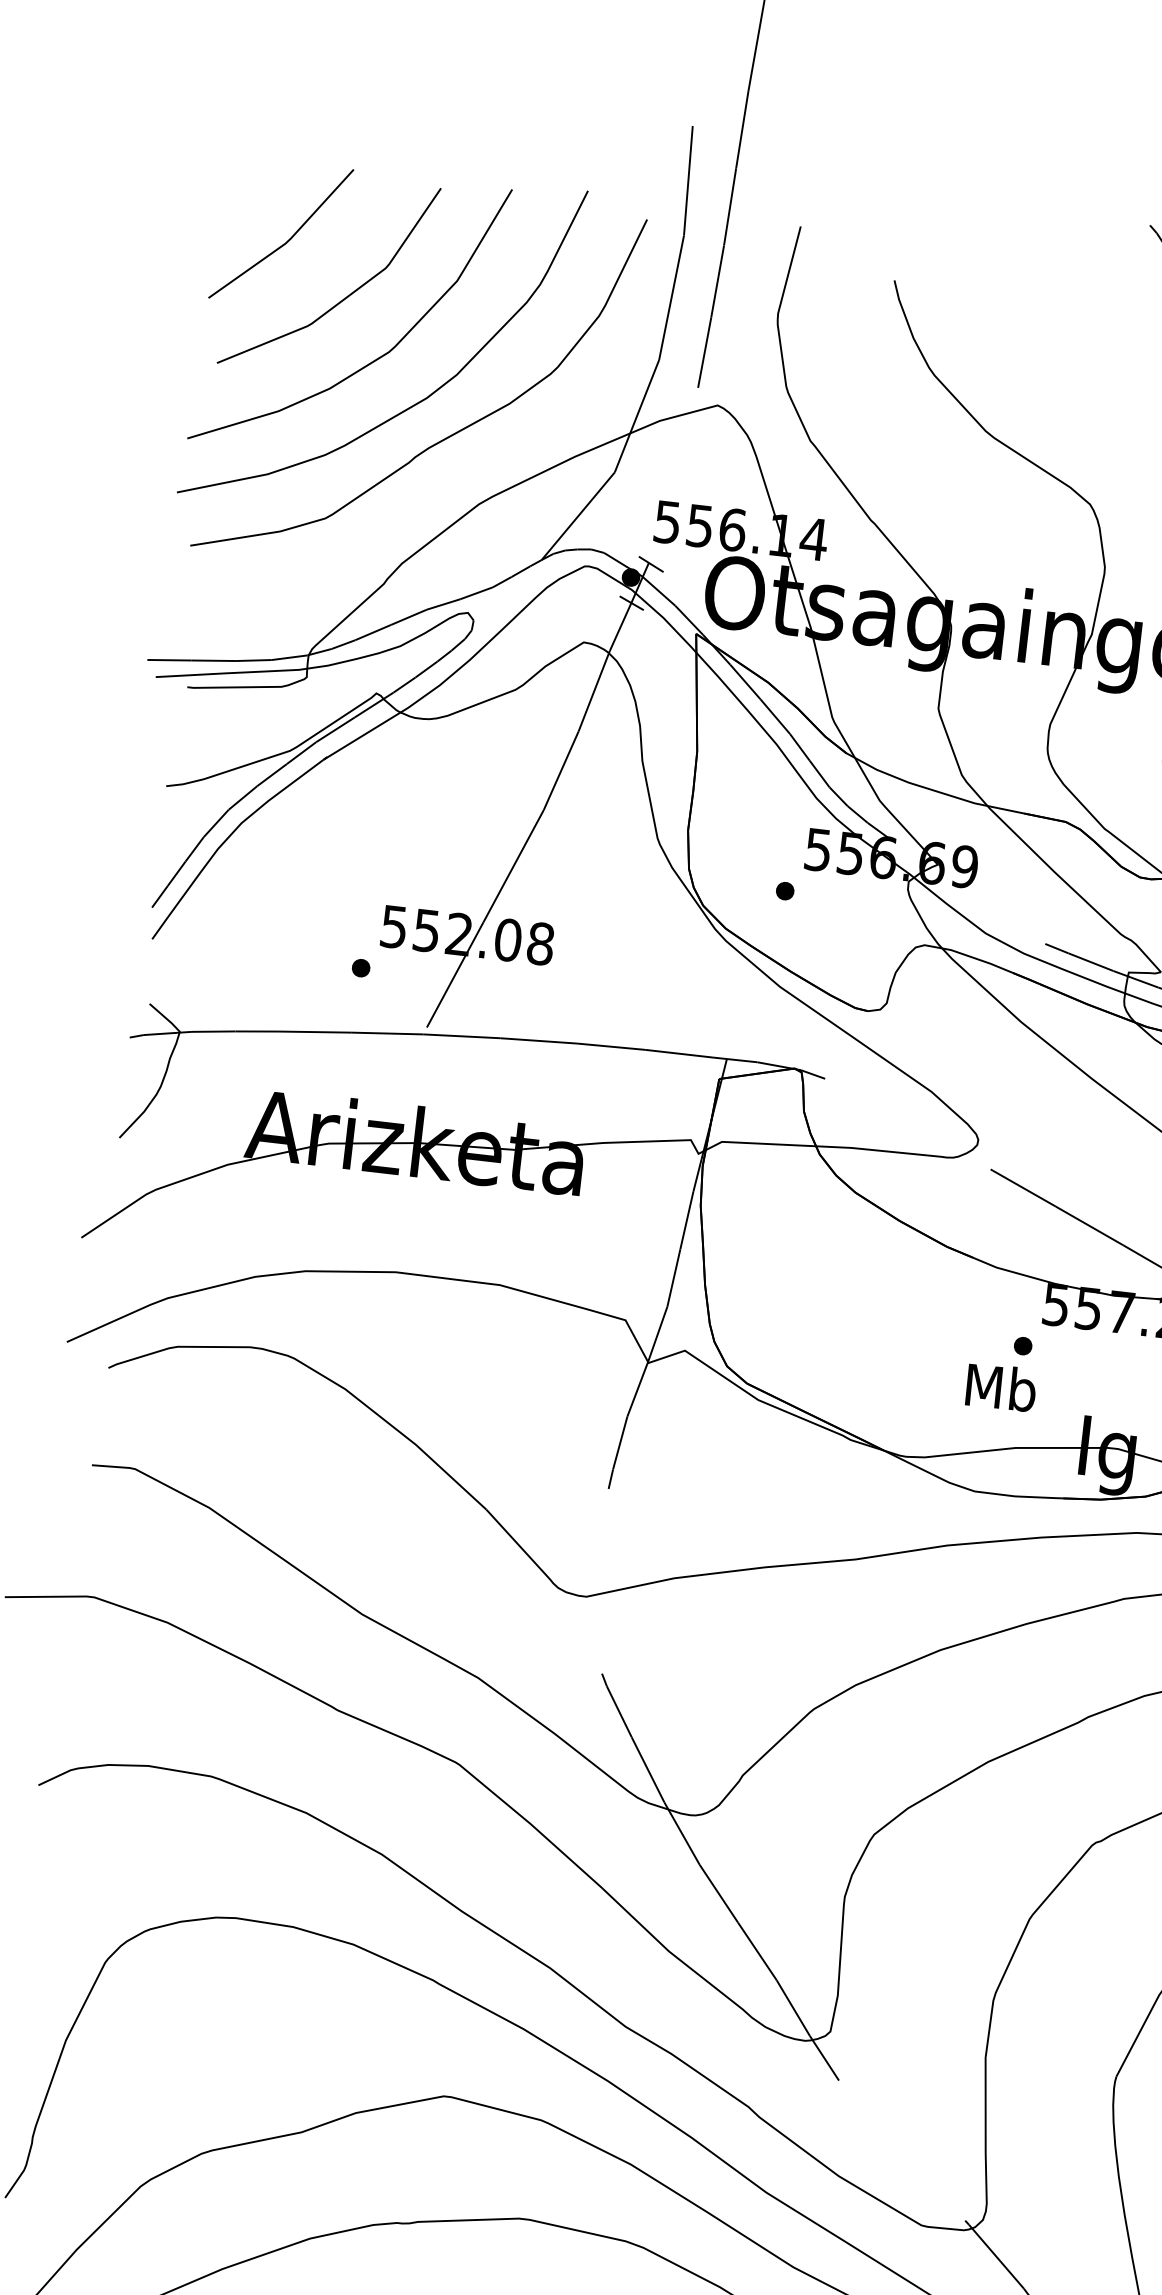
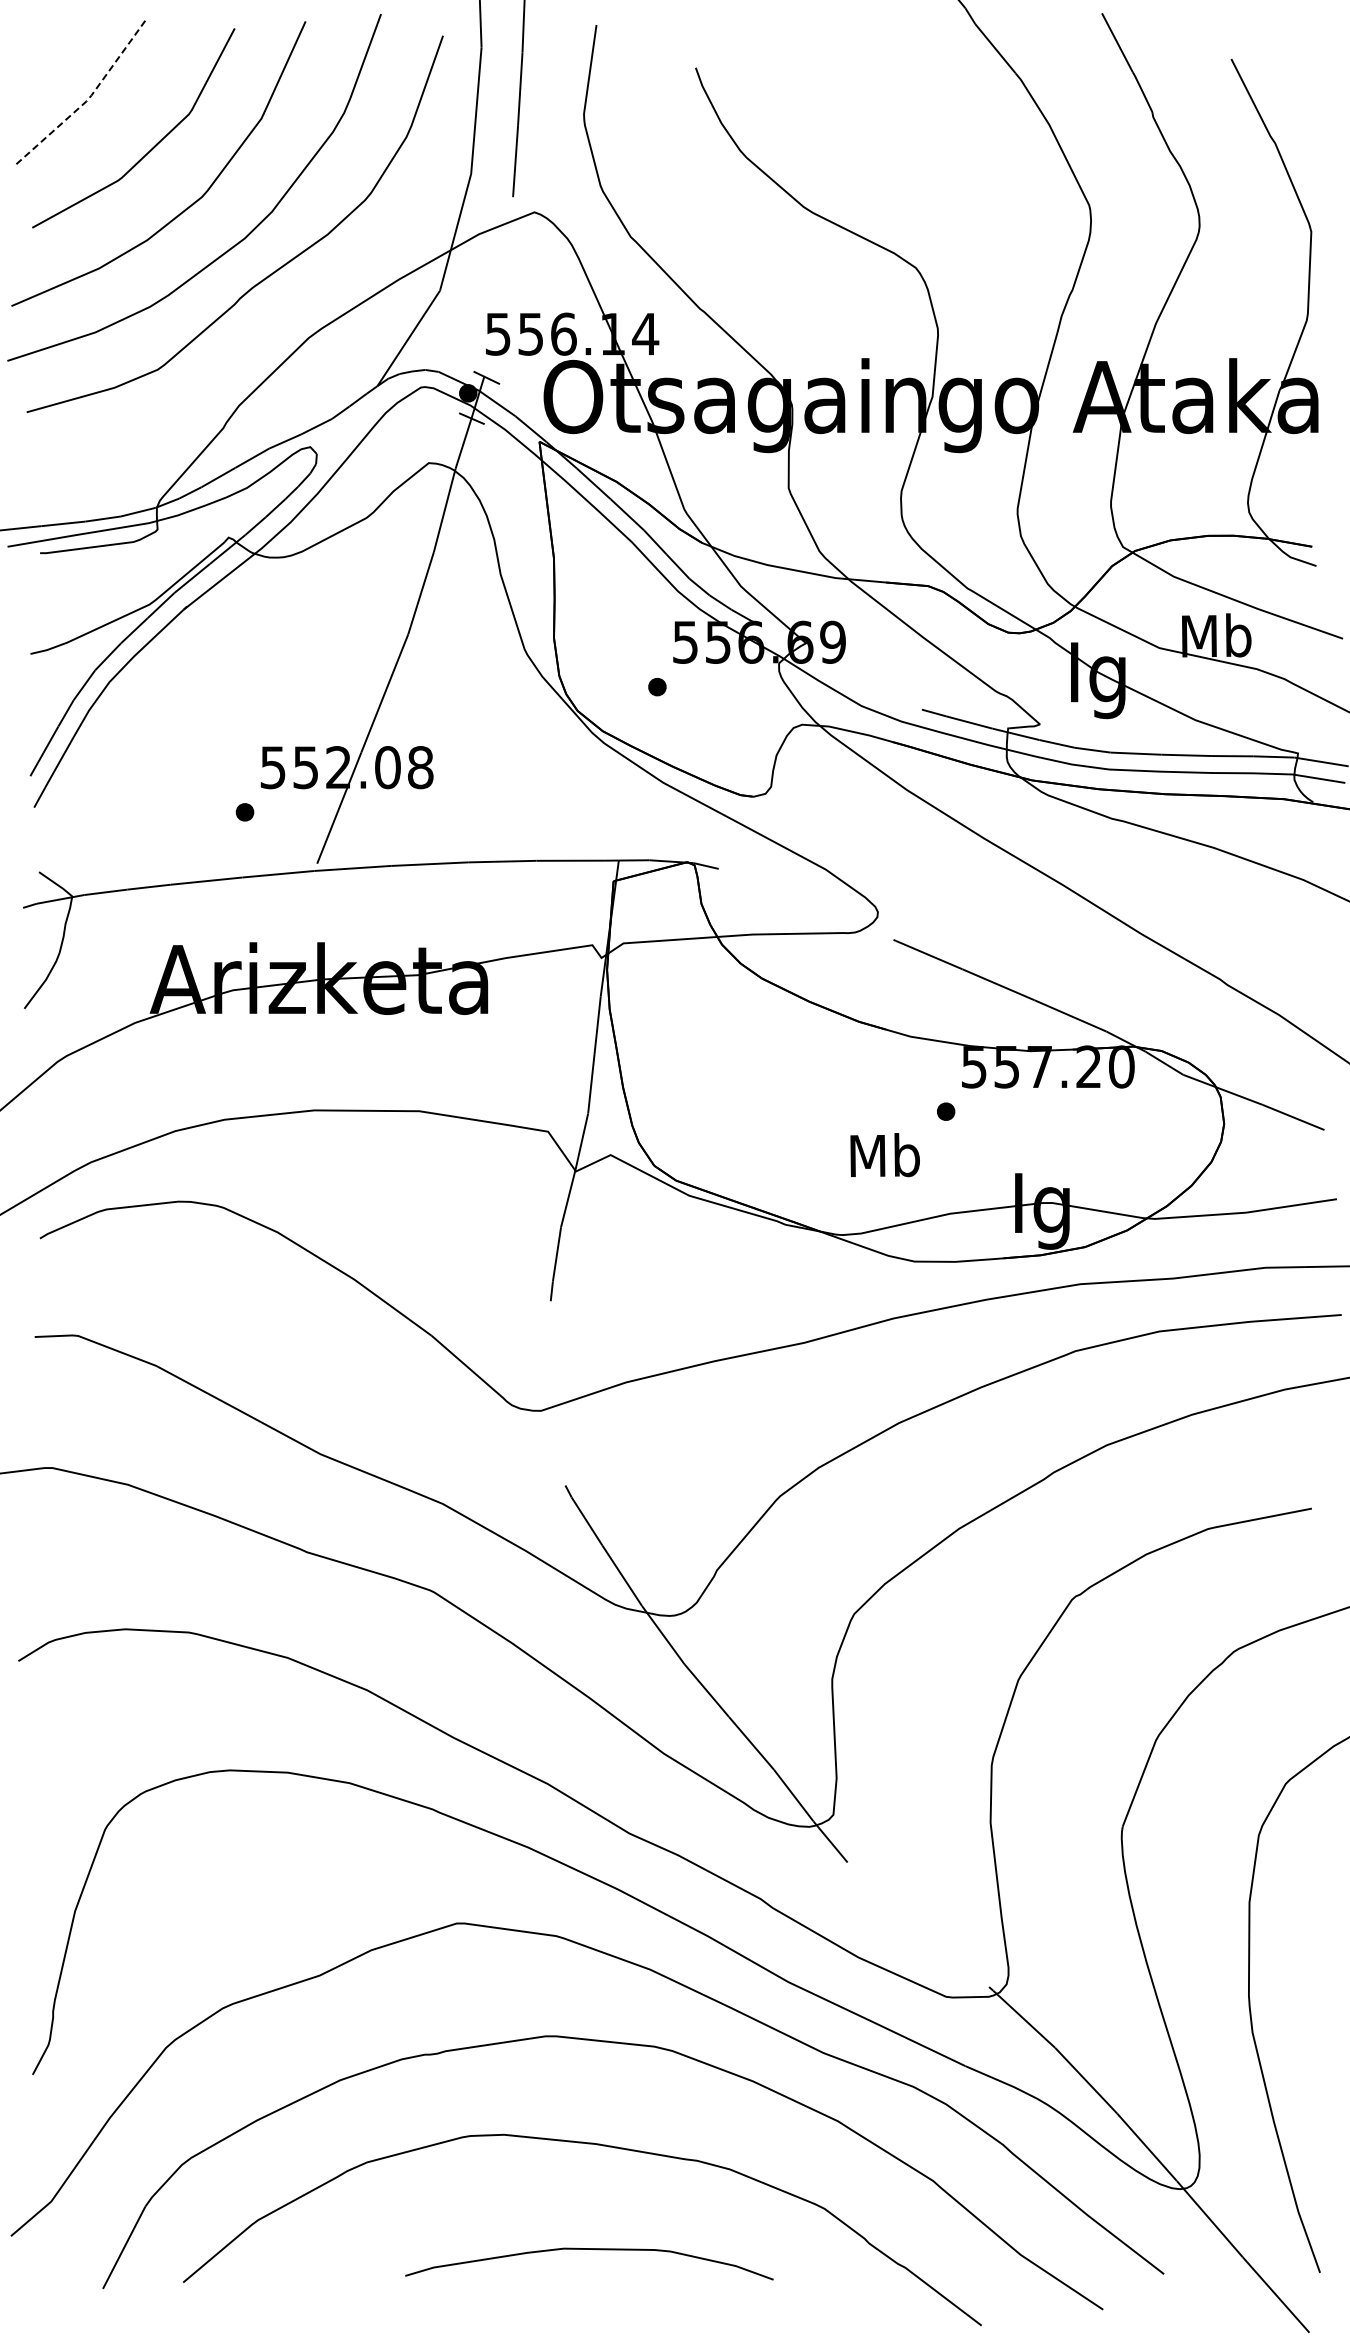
line: (287, 241) -> (88, 98), solid -> dashed
text: (1000, 1387) -> (884, 1155), moved

